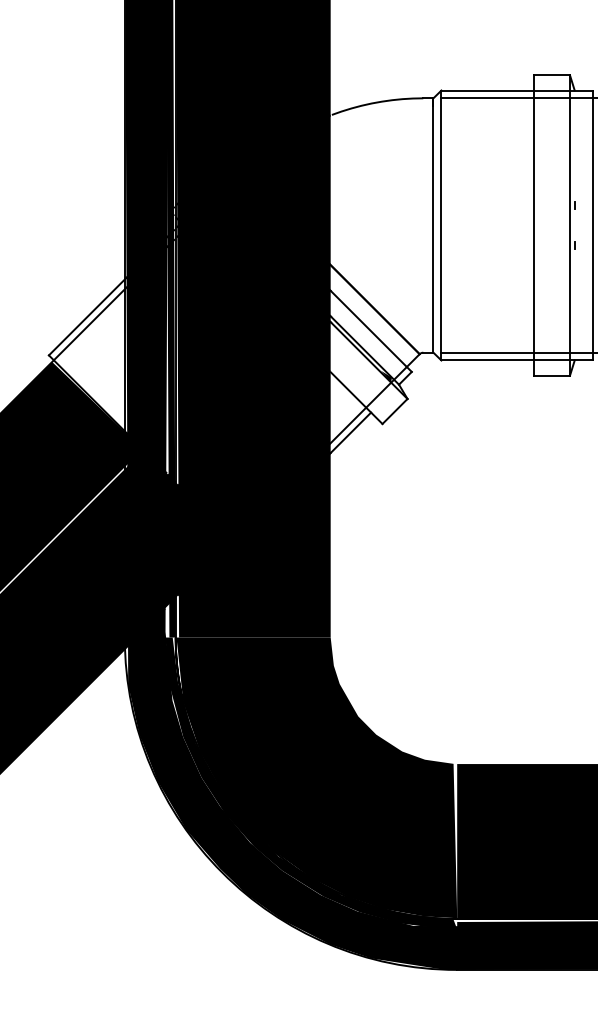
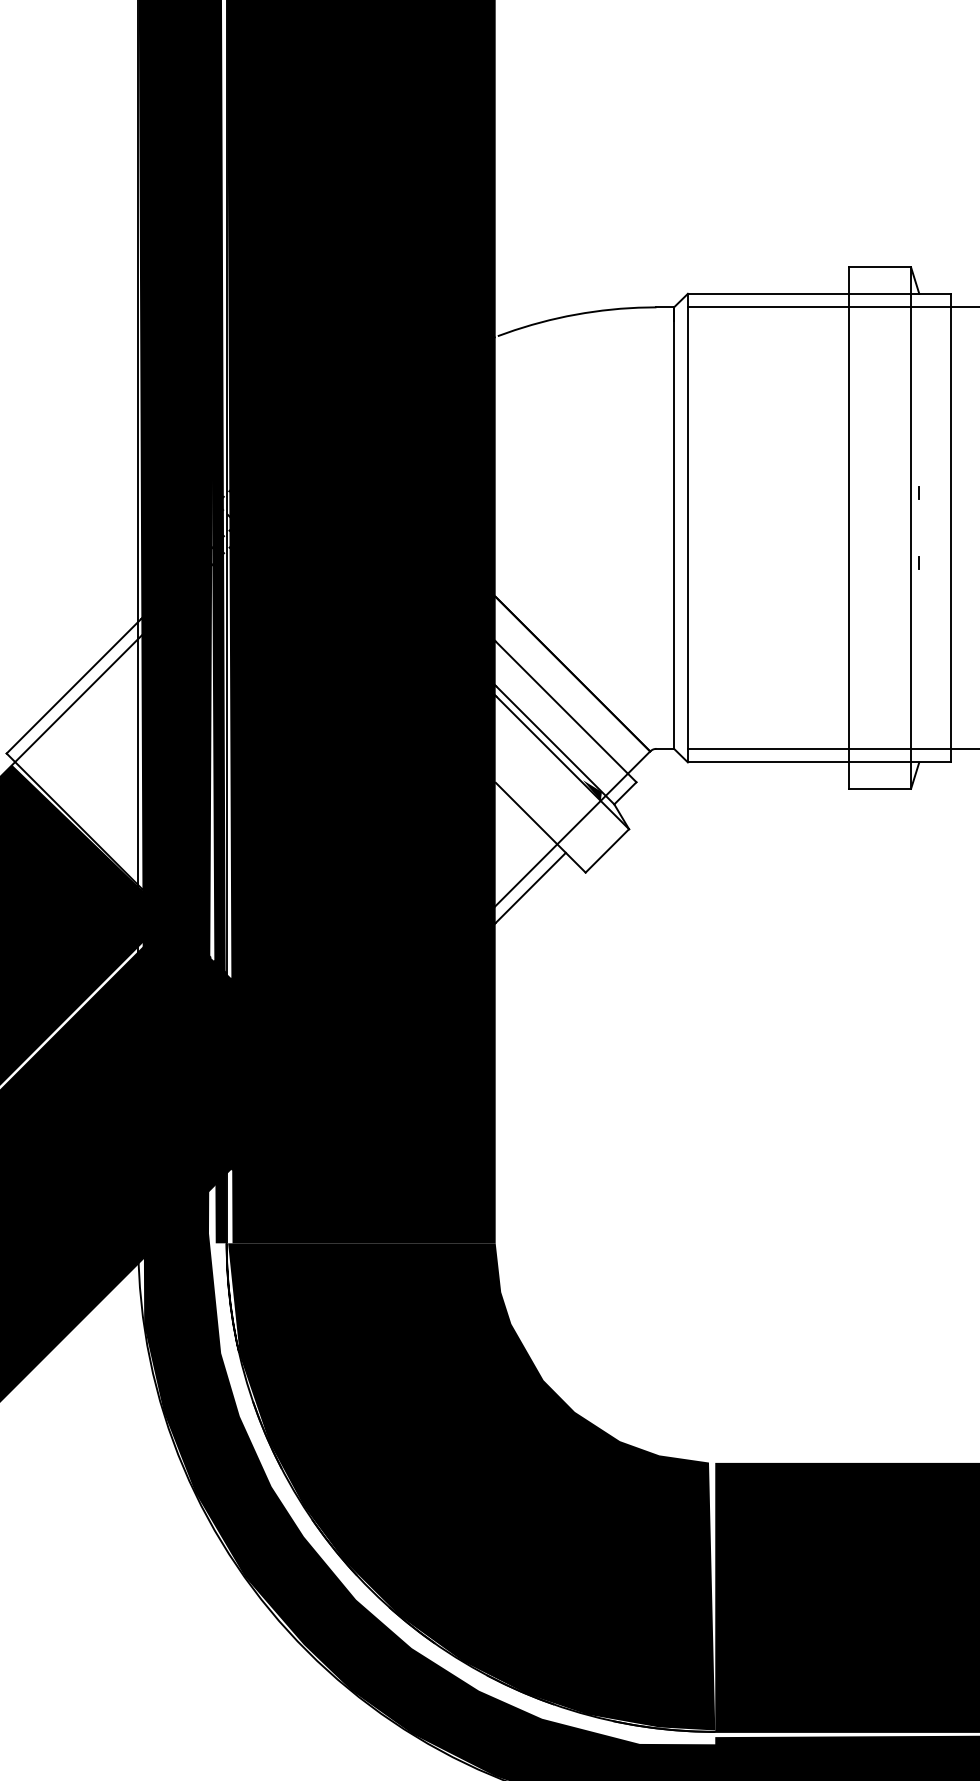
fill: (311, 783) -> (462, 1496), removed

